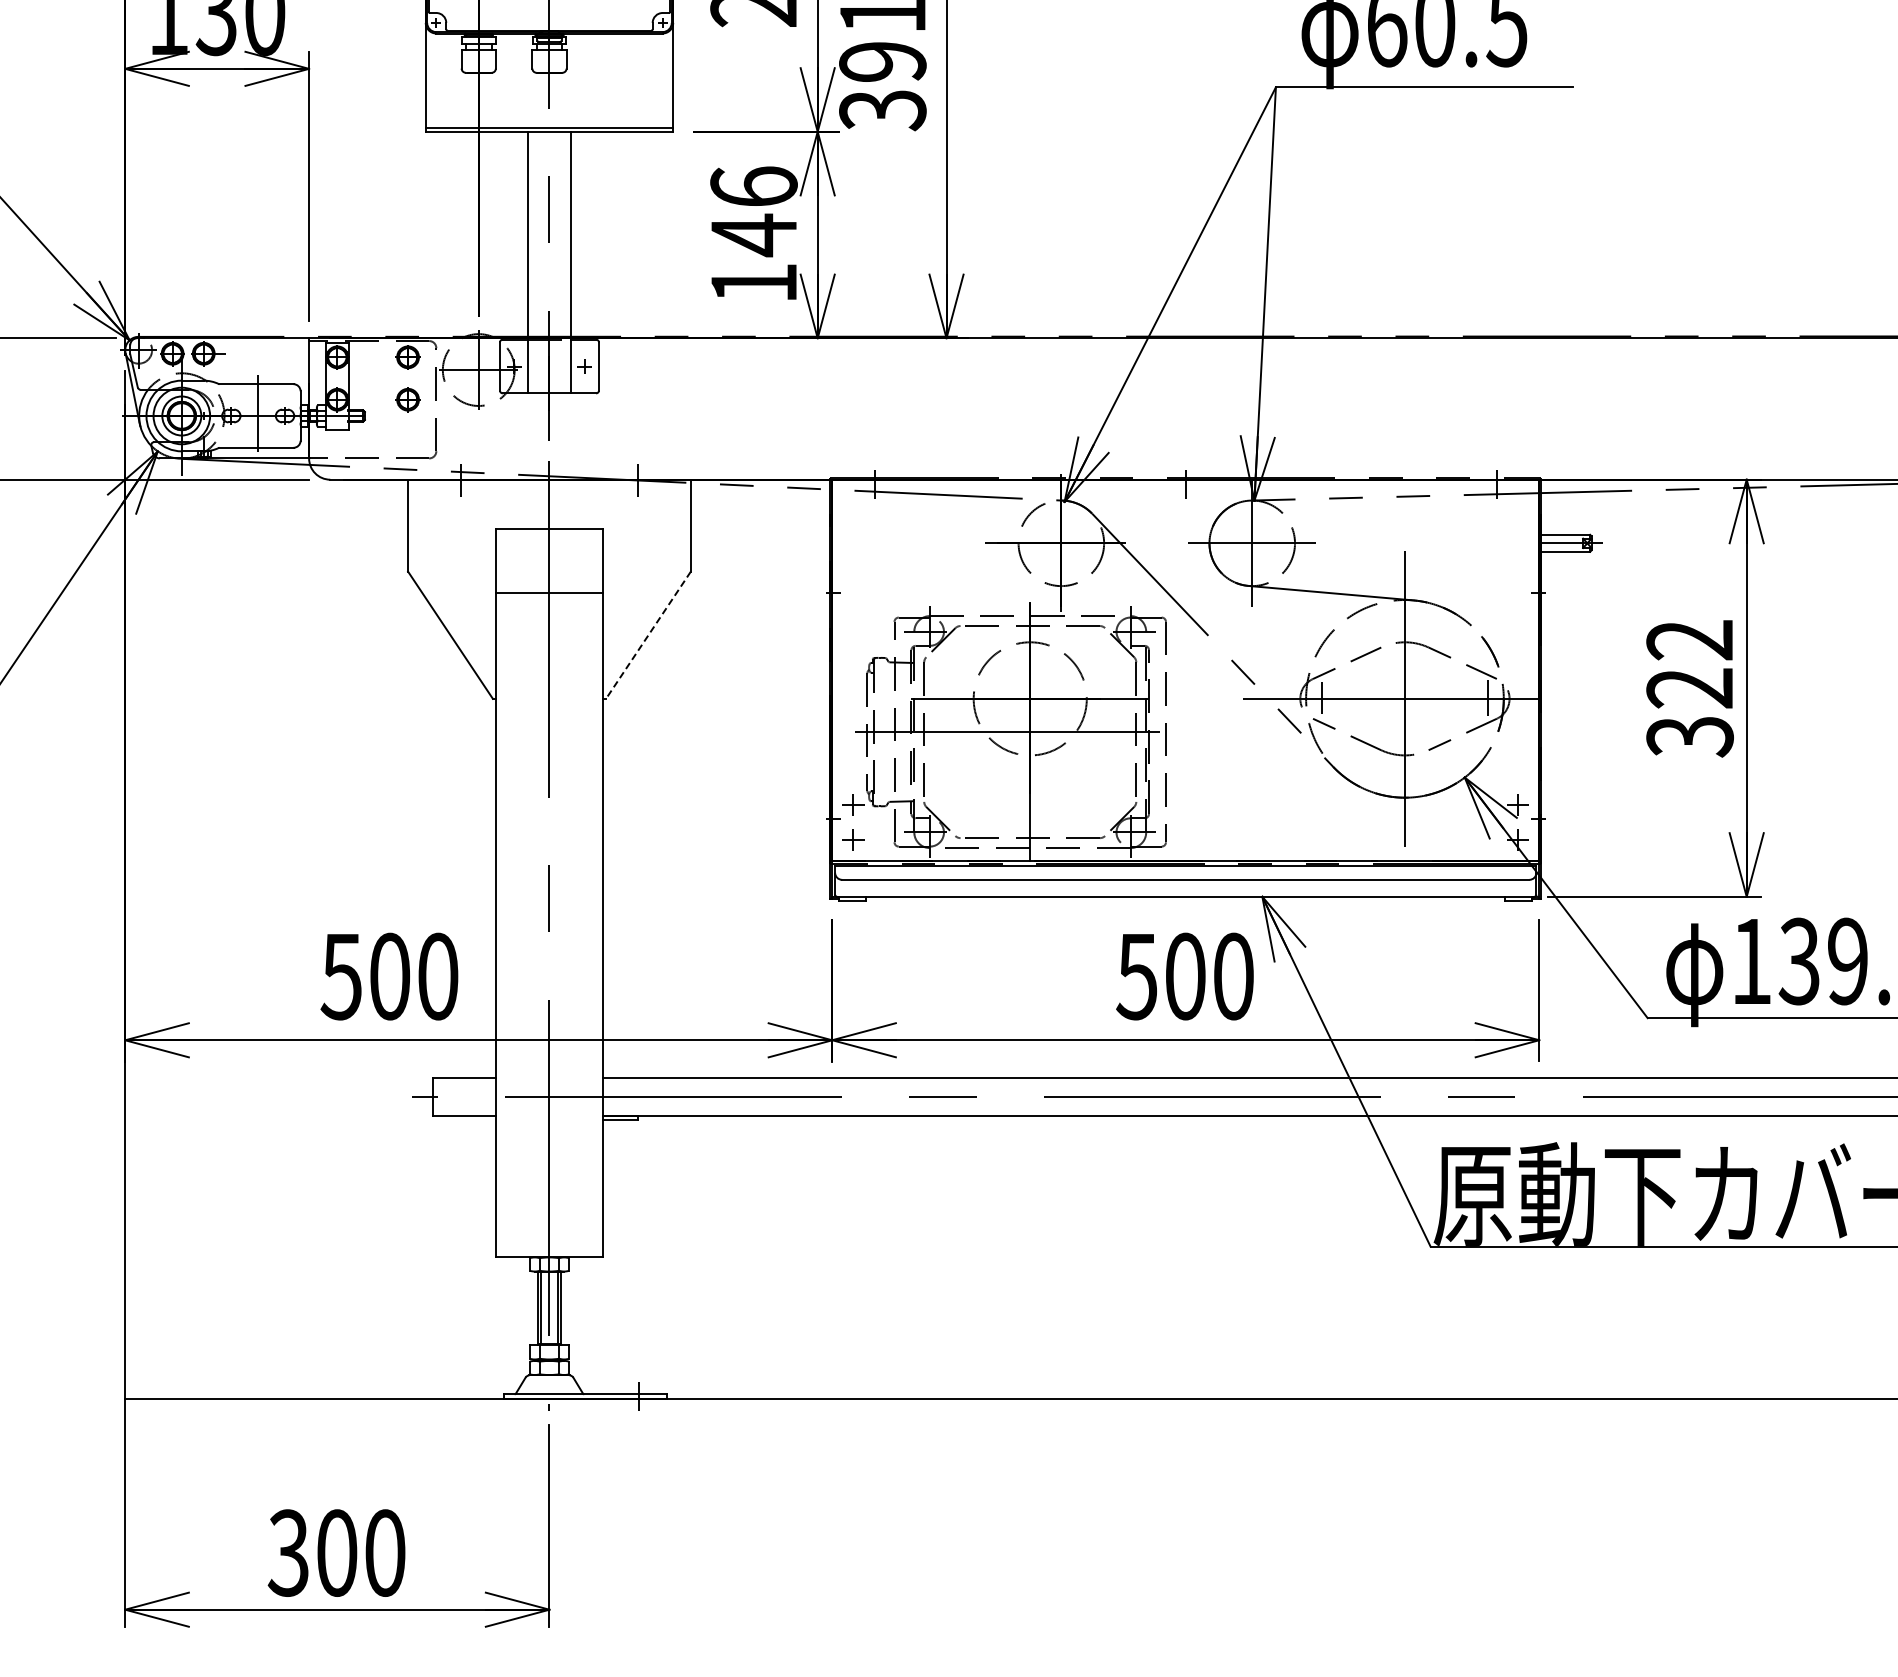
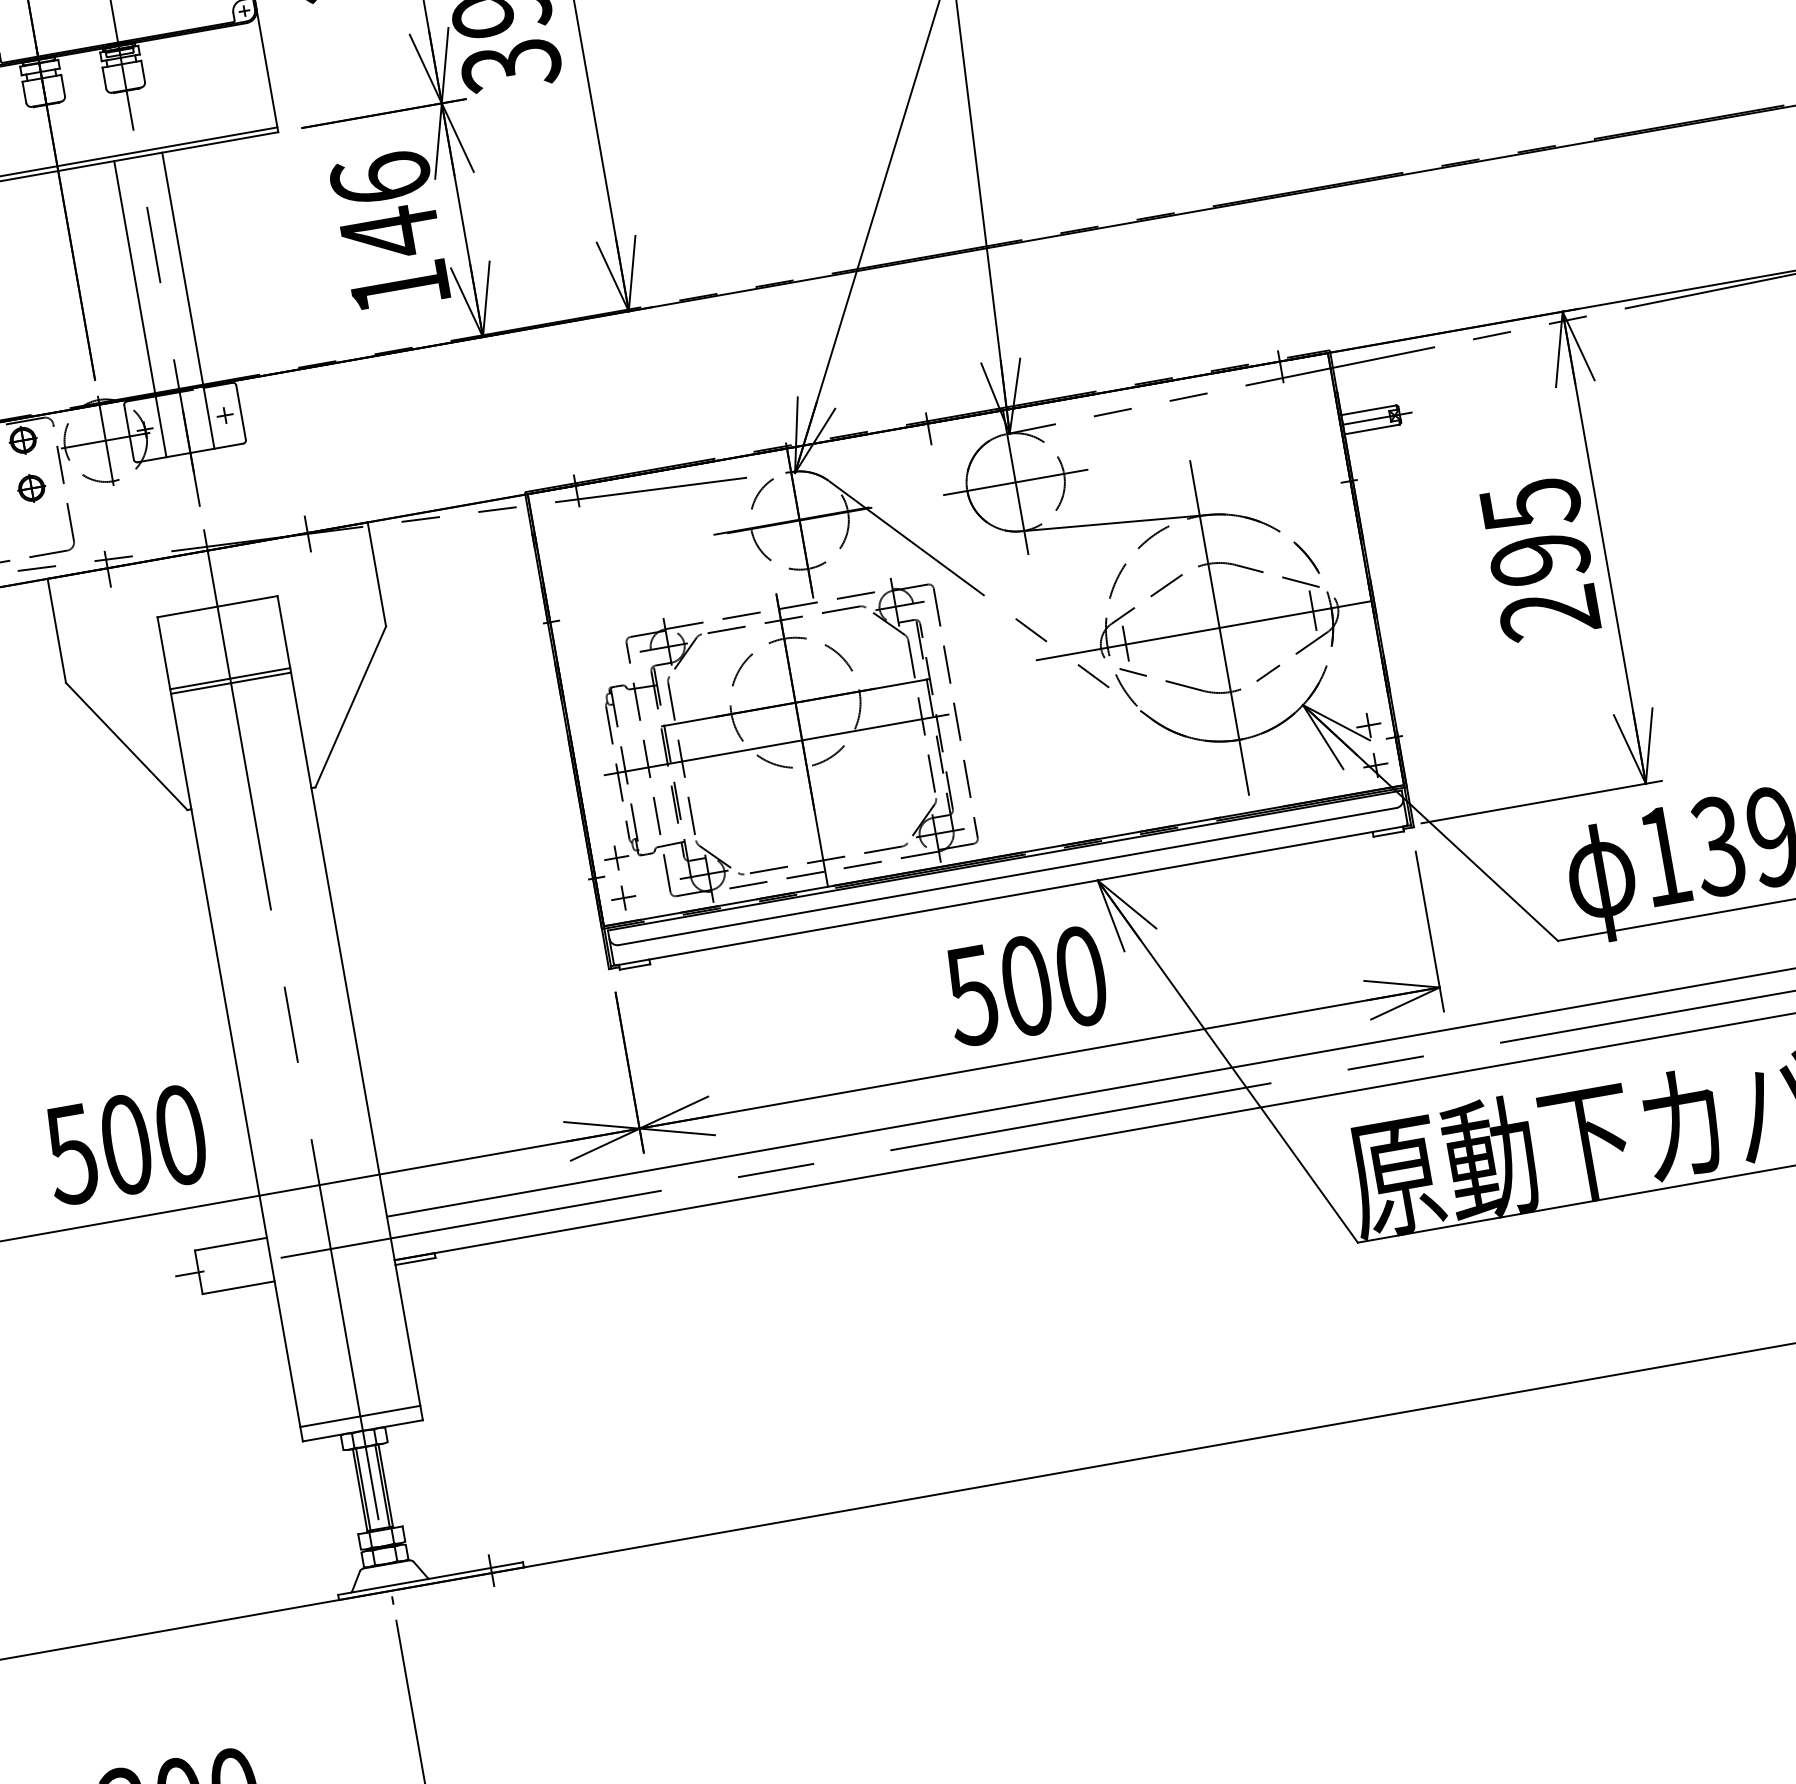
line: (549, 596) -> (231, 682), added
line: (648, 635) -> (350, 707), dashed -> solid
text: (1689, 688) -> (1539, 559), 322 -> 295
line: (549, 1244) -> (360, 1416), added

